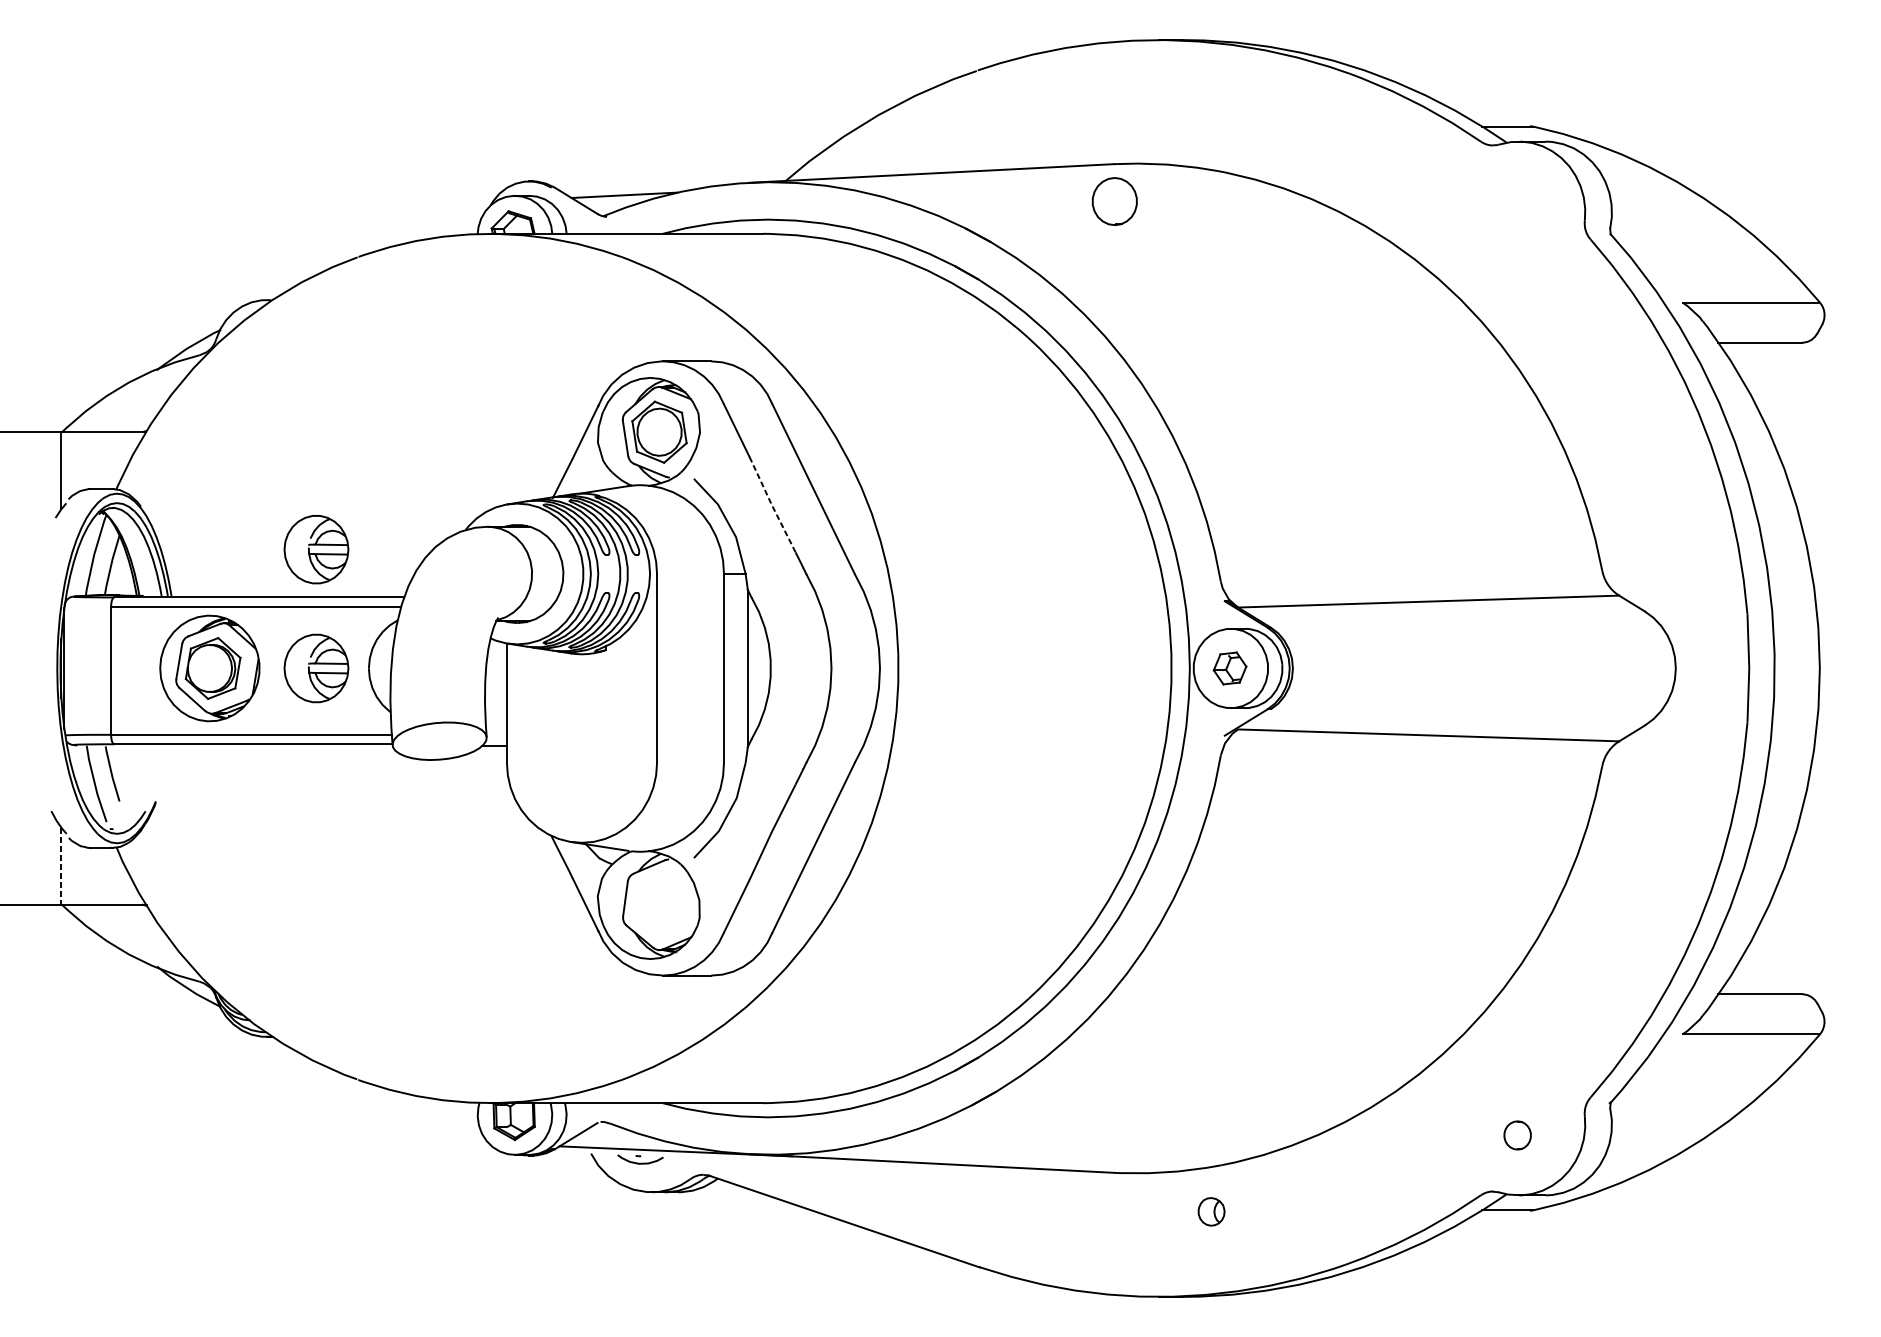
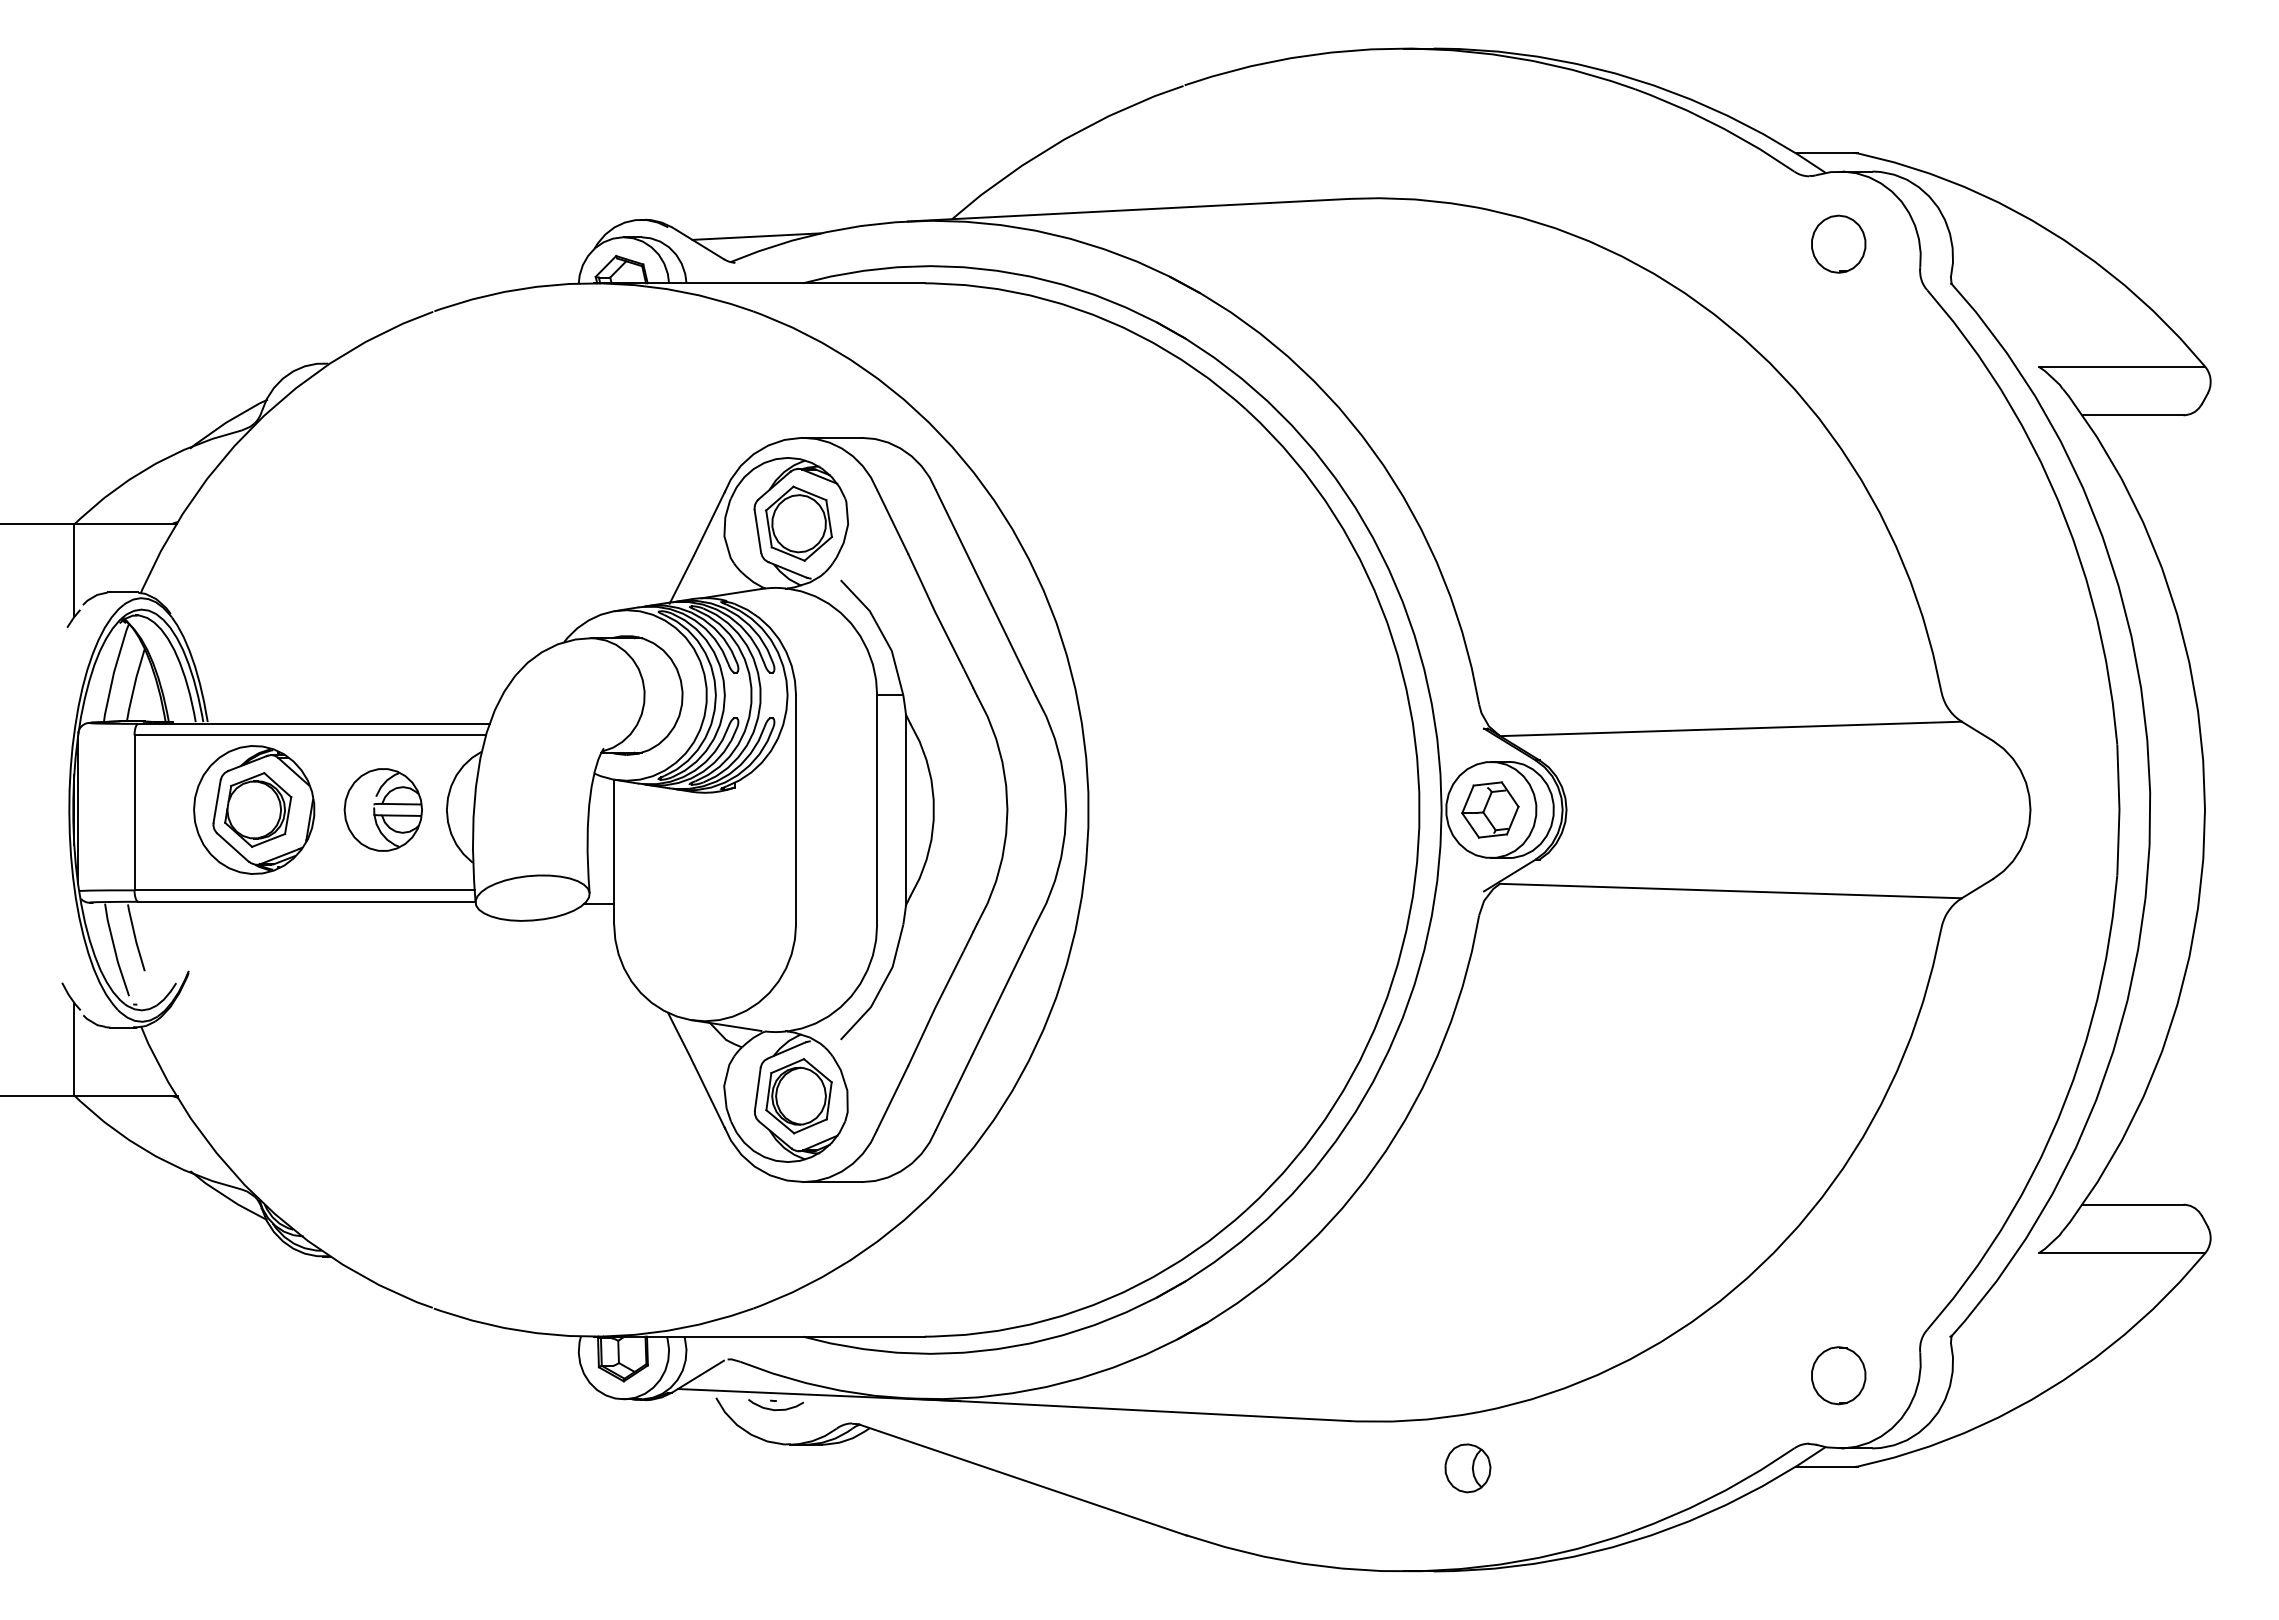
part: (1114, 200) -> (1838, 243), moved
line: (771, 504) -> (934, 611), dashed -> solid
part: (315, 549) -> (382, 665), removed
part: (1230, 668) -> (1490, 809), size x1.43
line: (61, 866) -> (74, 1049), dashed -> solid
part: (659, 904) -> (798, 1096), added
part: (1517, 1135) -> (1838, 1375), size x1.67
part: (1211, 1211) -> (1467, 1468), size x1.43

